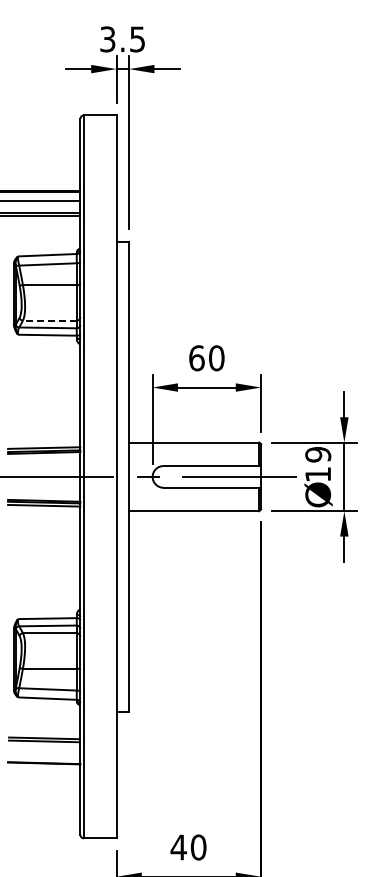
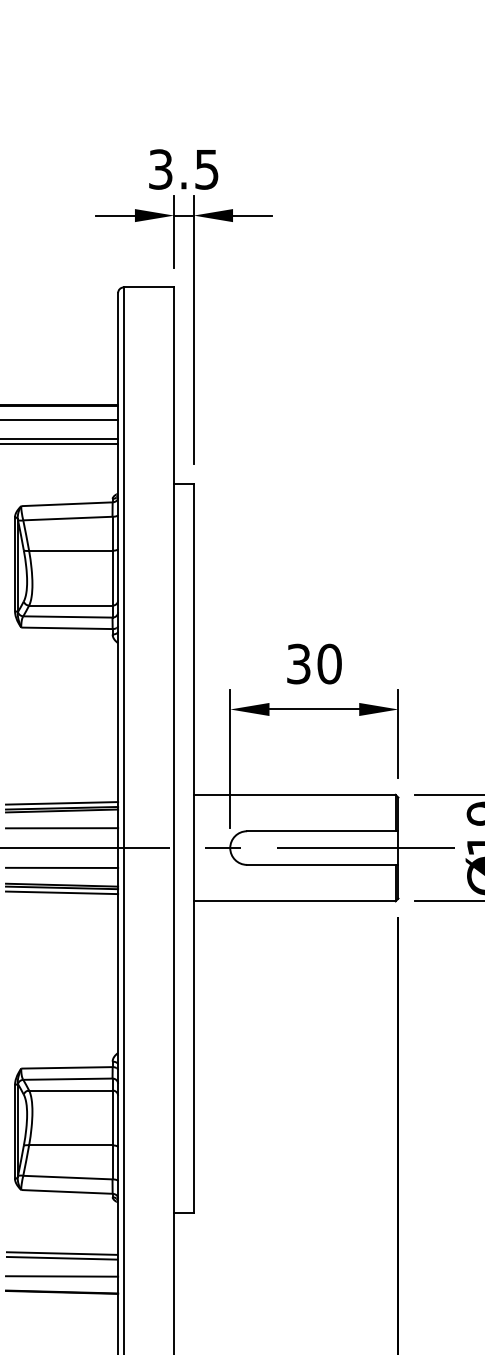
line: (49, 320) -> (70, 605), dashed -> solid
text: (196, 358) -> (298, 664), 60 -> 30
line: (44, 464) -> (62, 828), added
line: (44, 489) -> (62, 867), added
line: (44, 752) -> (62, 1275), added

